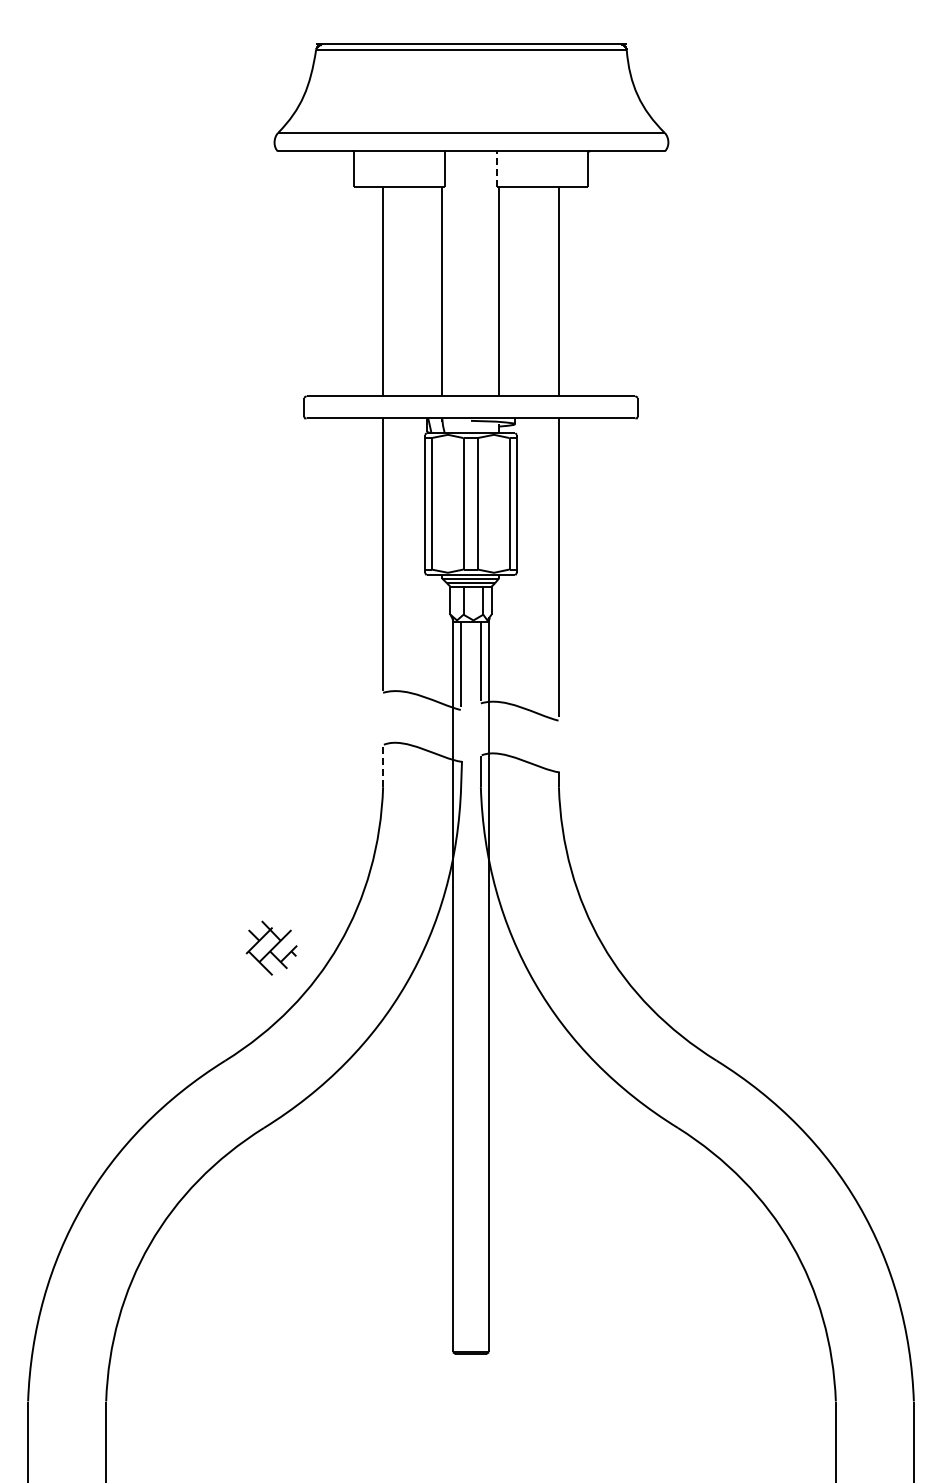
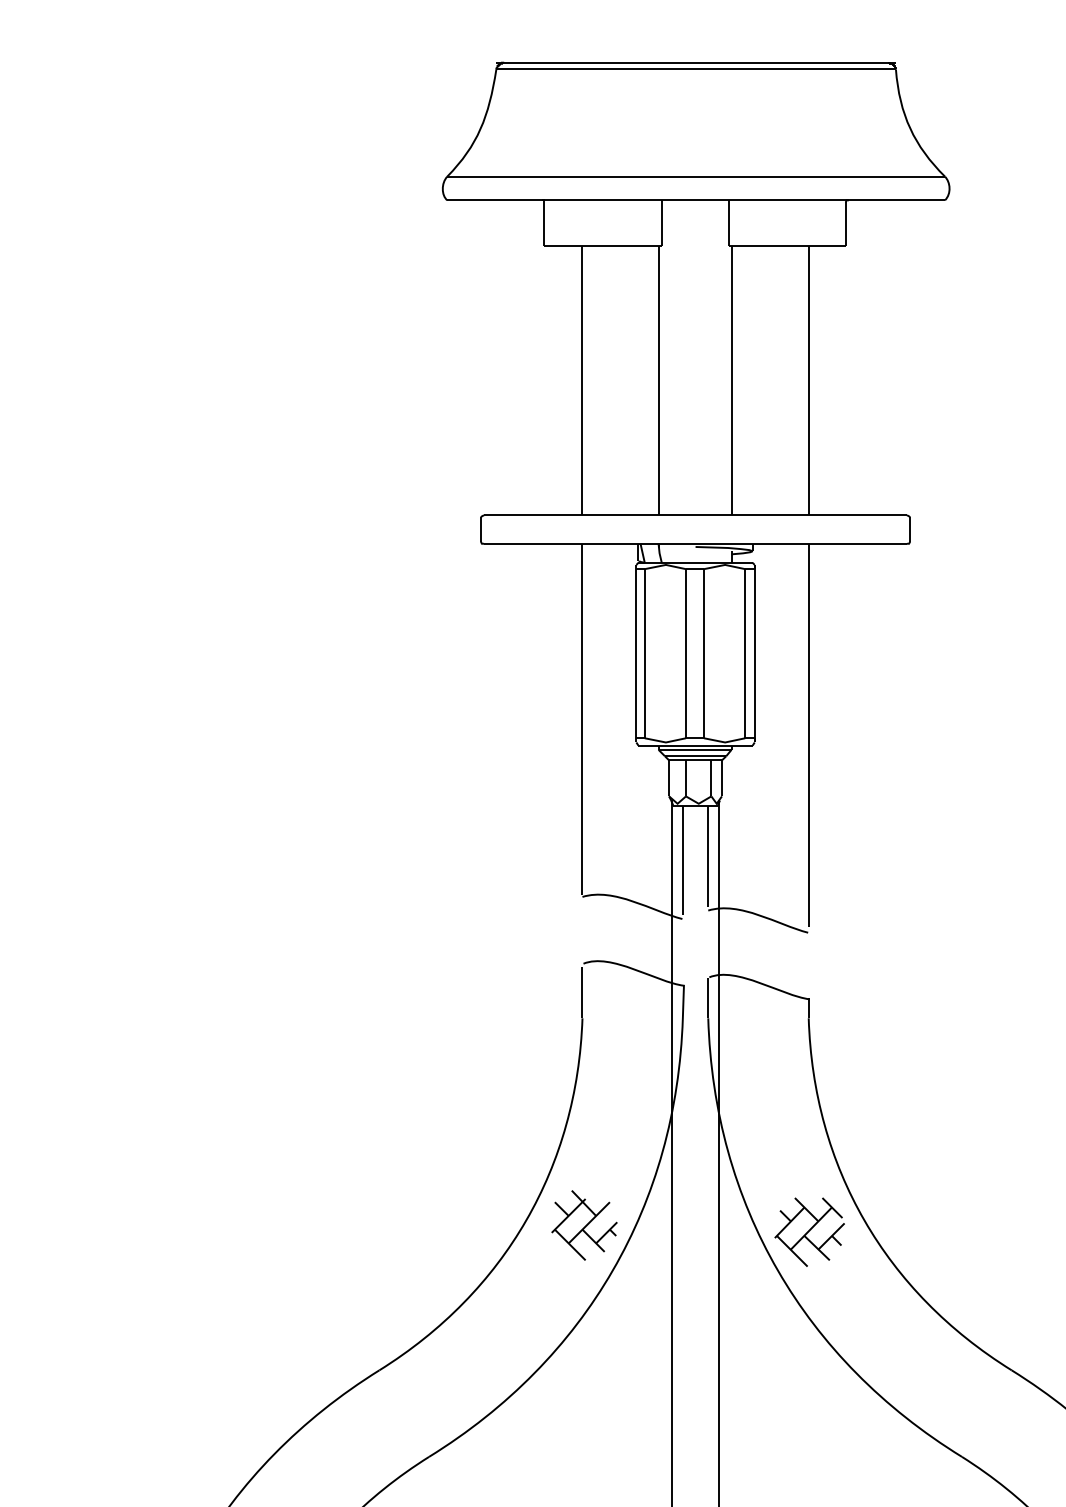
line: (497, 169) -> (729, 223), dashed -> solid
line: (383, 767) -> (582, 992), dashed -> solid
part: (271, 947) -> (584, 1224), moved
part: (559, 953) -> (809, 1232), added

